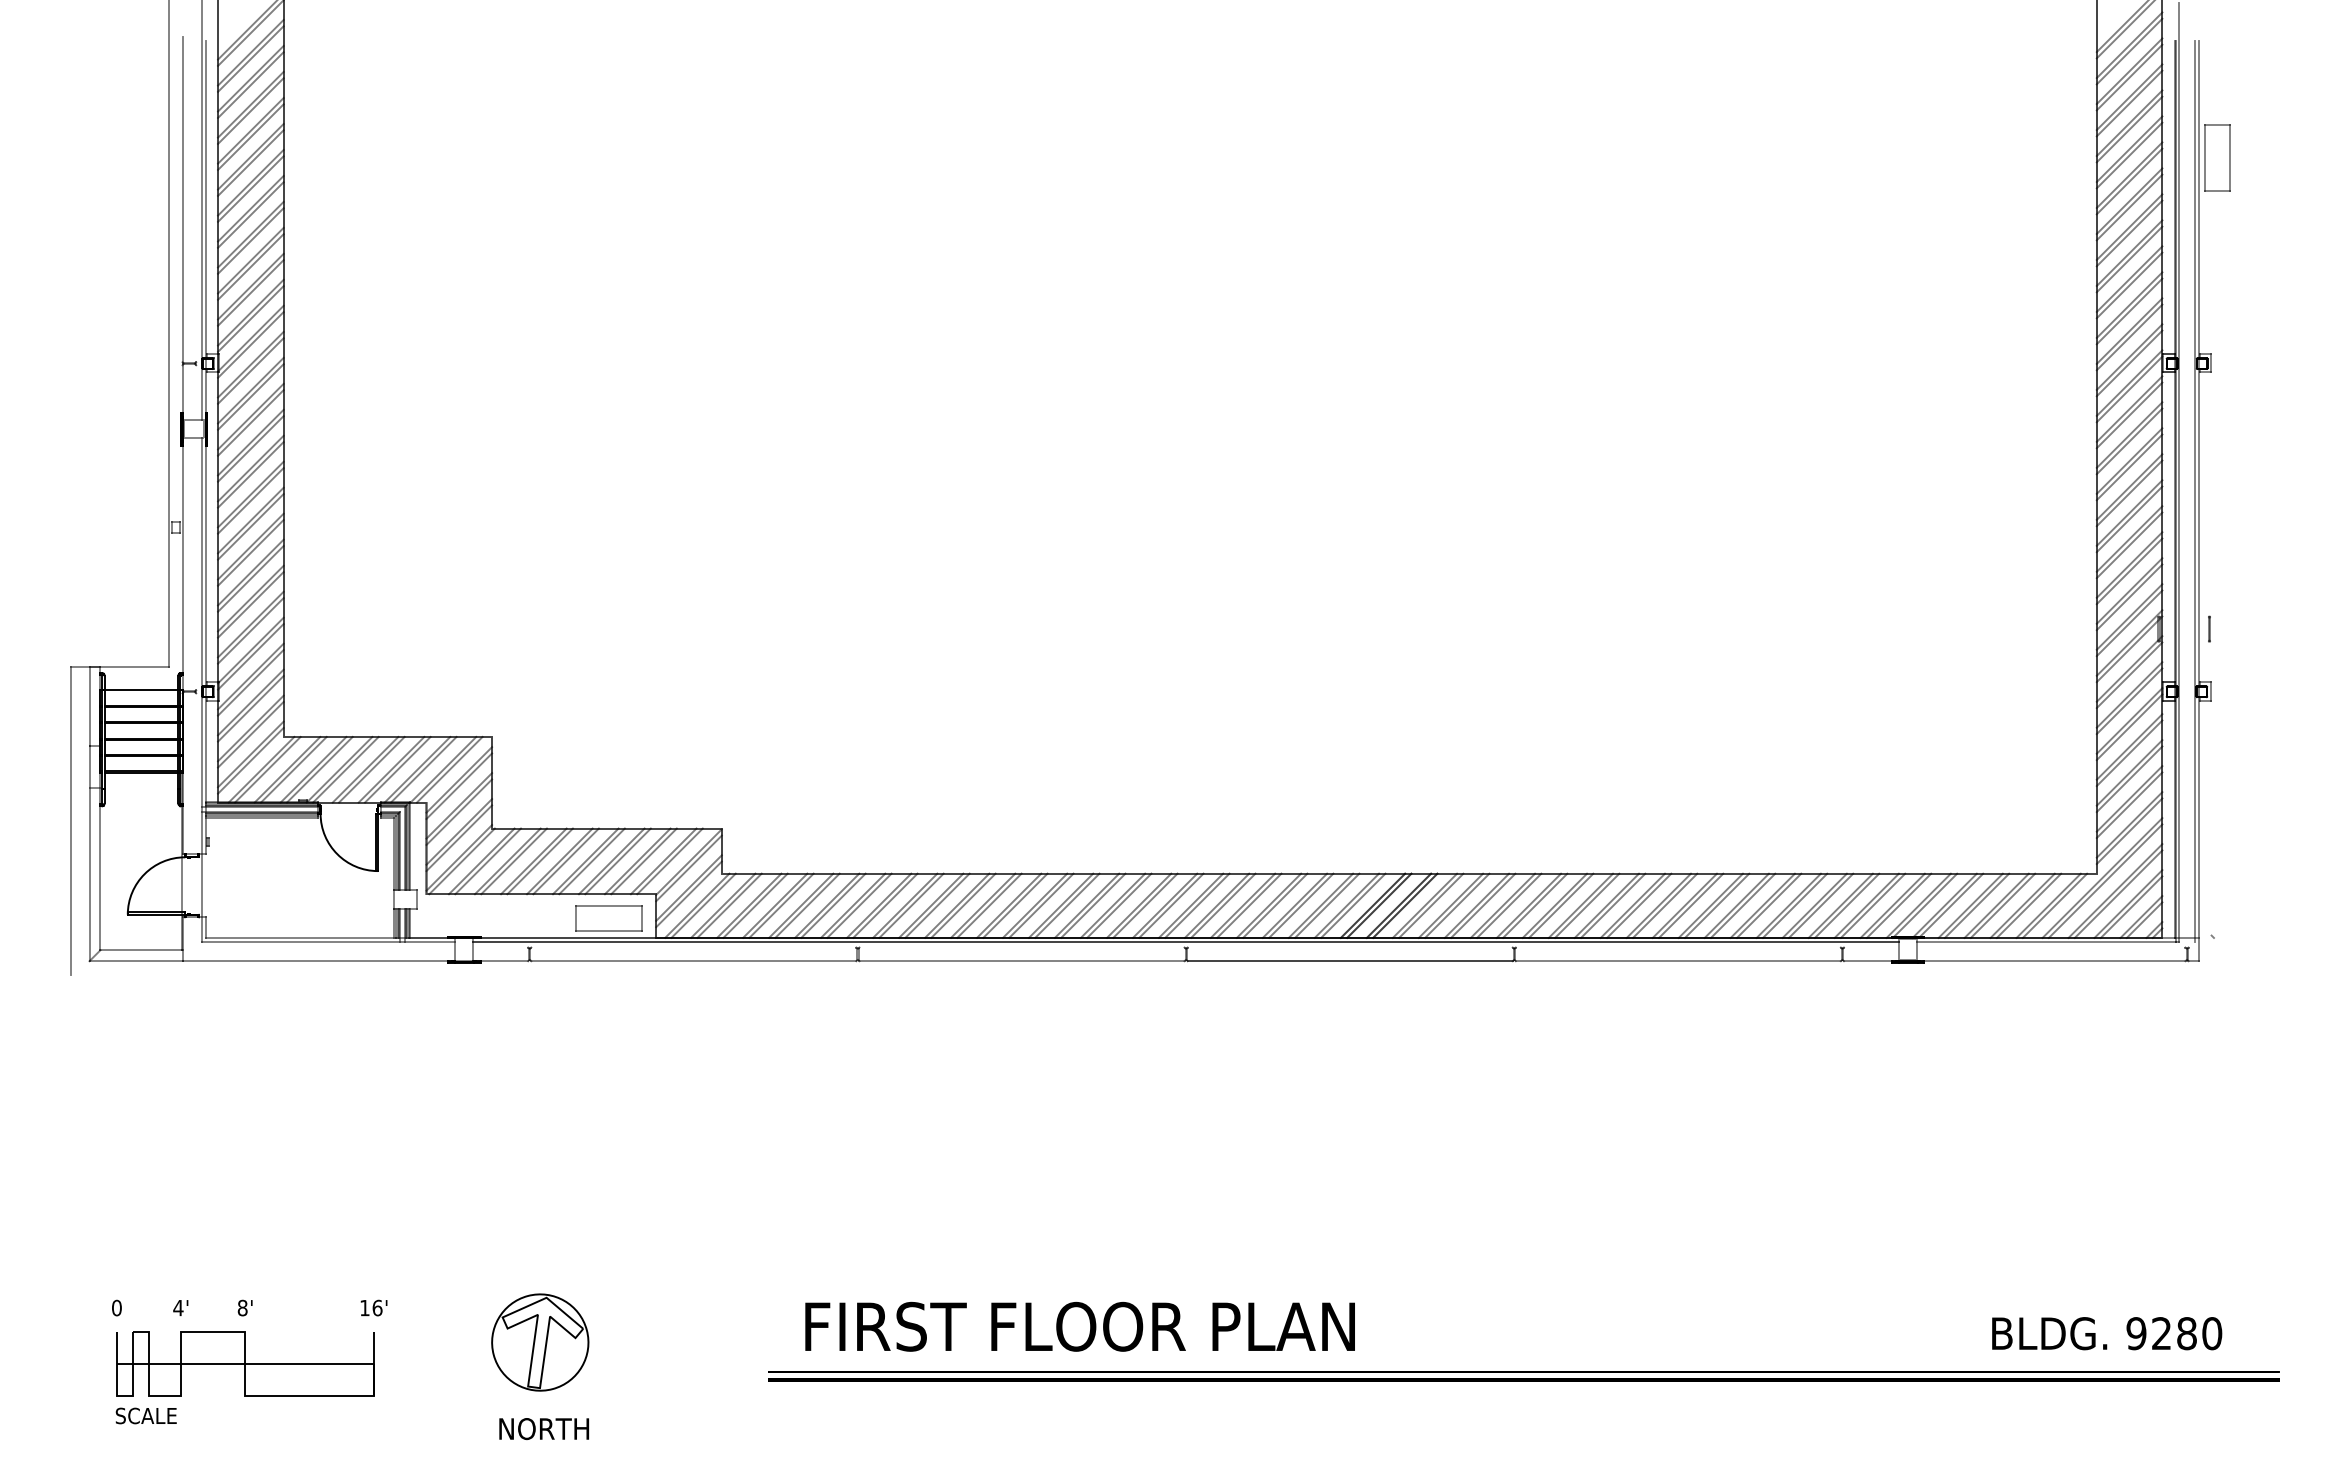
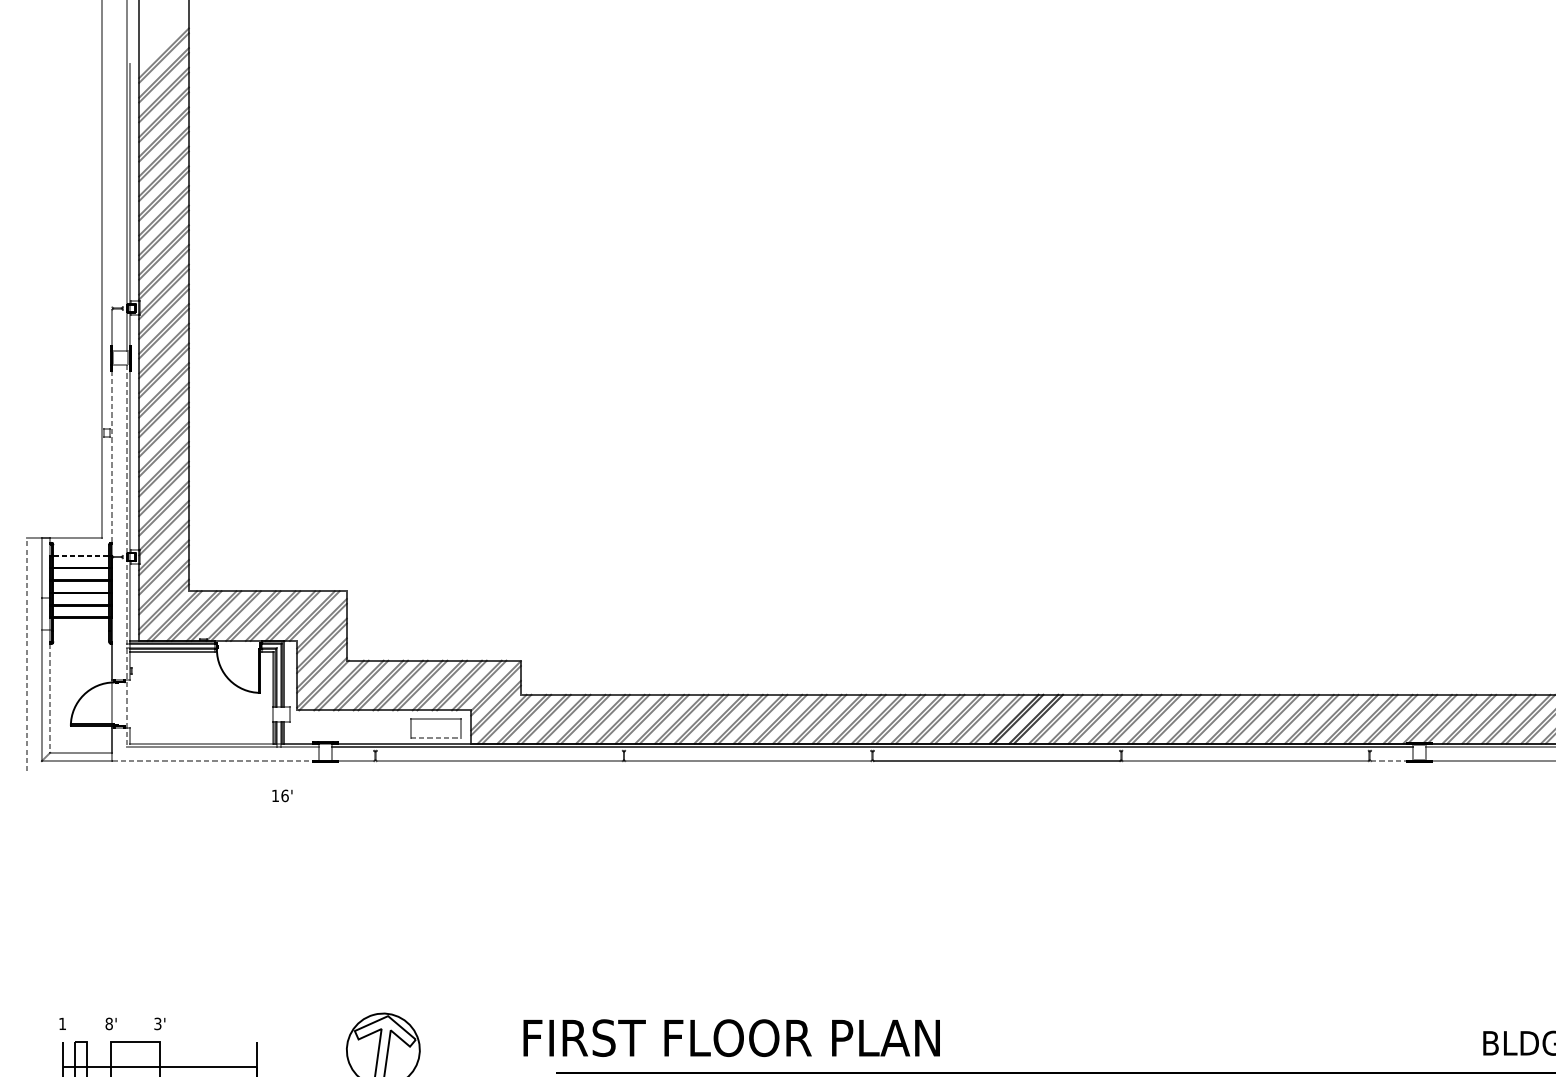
line: (182, 199) -> (112, 184), removed
line: (182, 559) -> (112, 456), solid -> dashed
line: (141, 690) -> (81, 556), solid -> dashed
line: (201, 690) -> (126, 556), solid -> dashed
line: (70, 821) -> (27, 655), solid -> dashed
line: (100, 878) -> (50, 698), solid -> dashed
line: (609, 930) -> (435, 737), solid -> dashed
line: (315, 961) -> (213, 761), solid -> dashed
line: (1867, 961) -> (1388, 761), solid -> dashed
text: (116, 1307) -> (62, 1023), 0 -> 1
text: (178, 1307) -> (109, 1023), 4' -> 8'
text: (242, 1307) -> (157, 1023), 8' -> 3'
text: (373, 1307) -> (281, 795), moved
text: (1079, 1326) -> (731, 1037), moved

